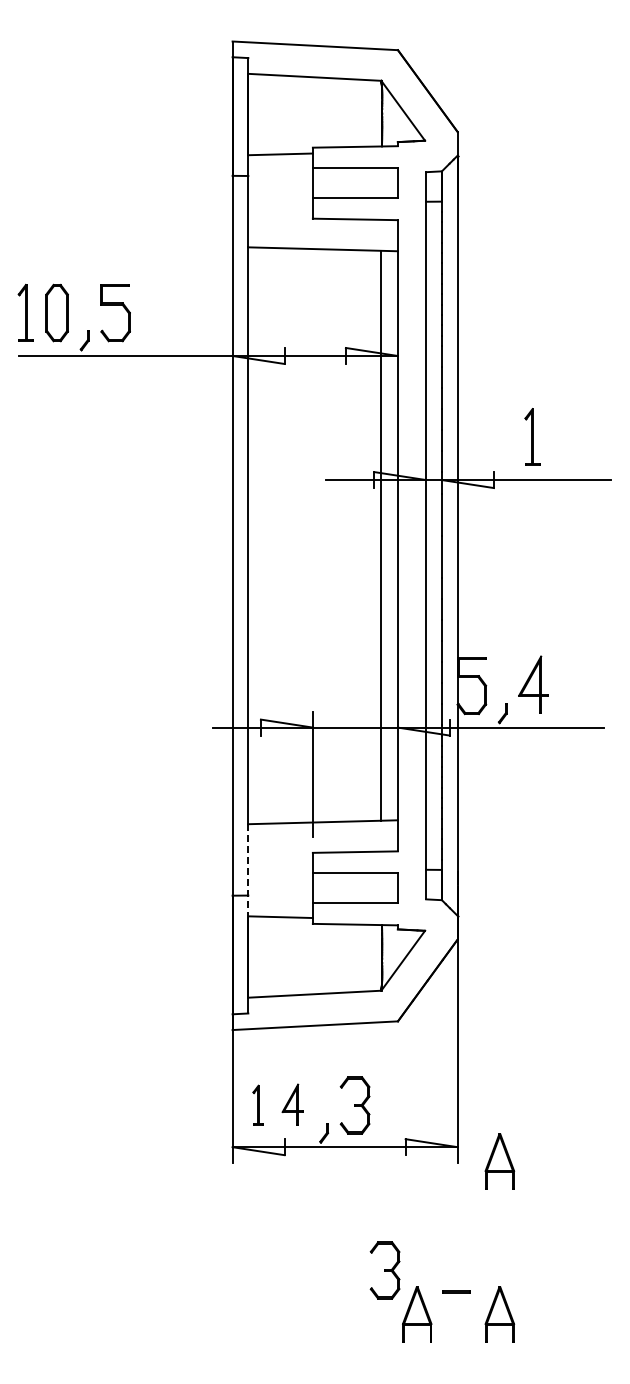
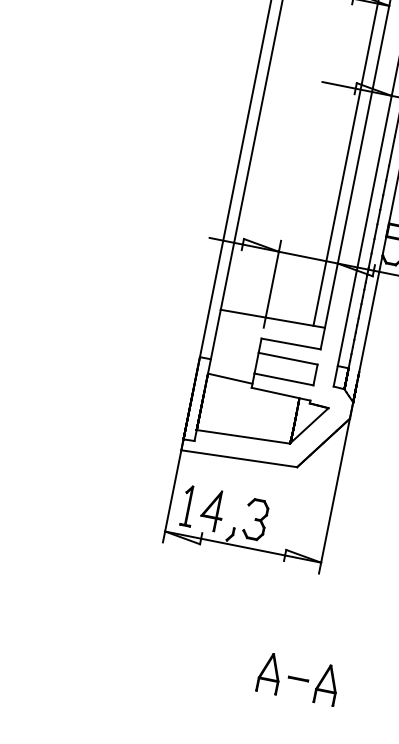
line: (248, 870) -> (214, 341), dashed -> solid
part: (292, 1104) -> (212, 510), size x1.43
part: (258, 1105) -> (188, 506), size x1.43
part: (499, 1161) -> (348, 578), removed
part: (384, 1270) -> (253, 638), removed
line: (456, 1291) -> (298, 678), moved

